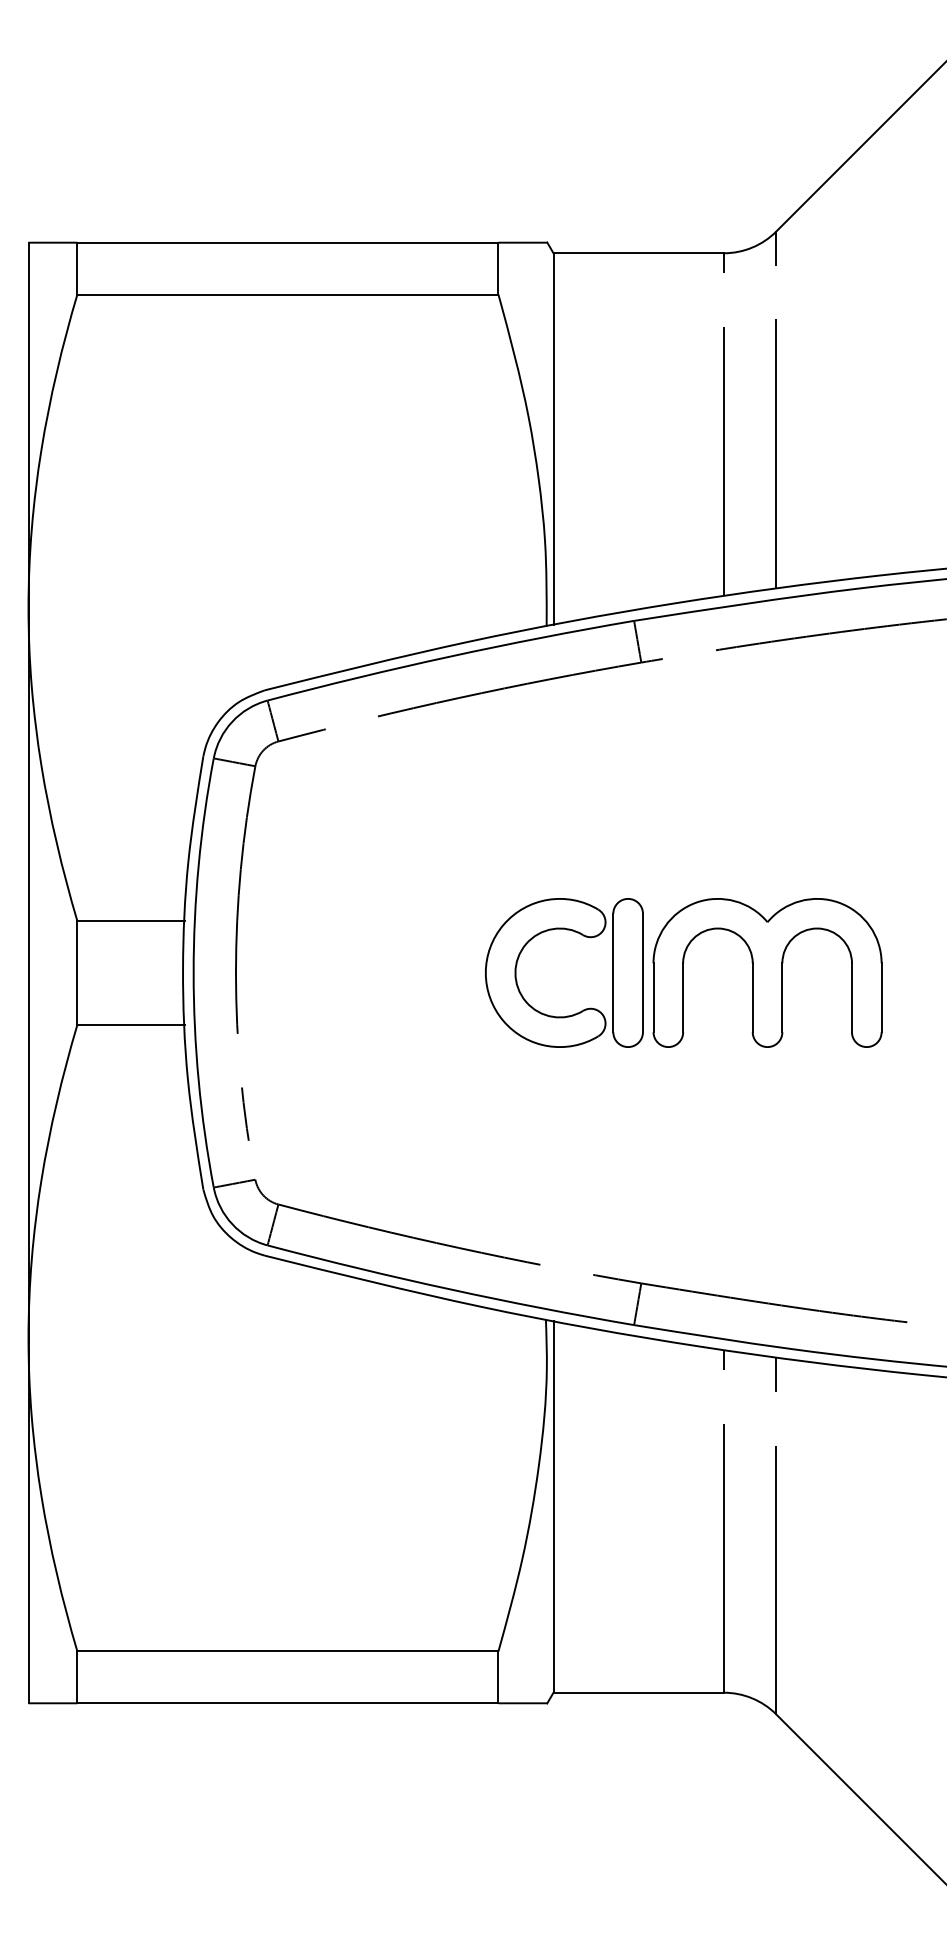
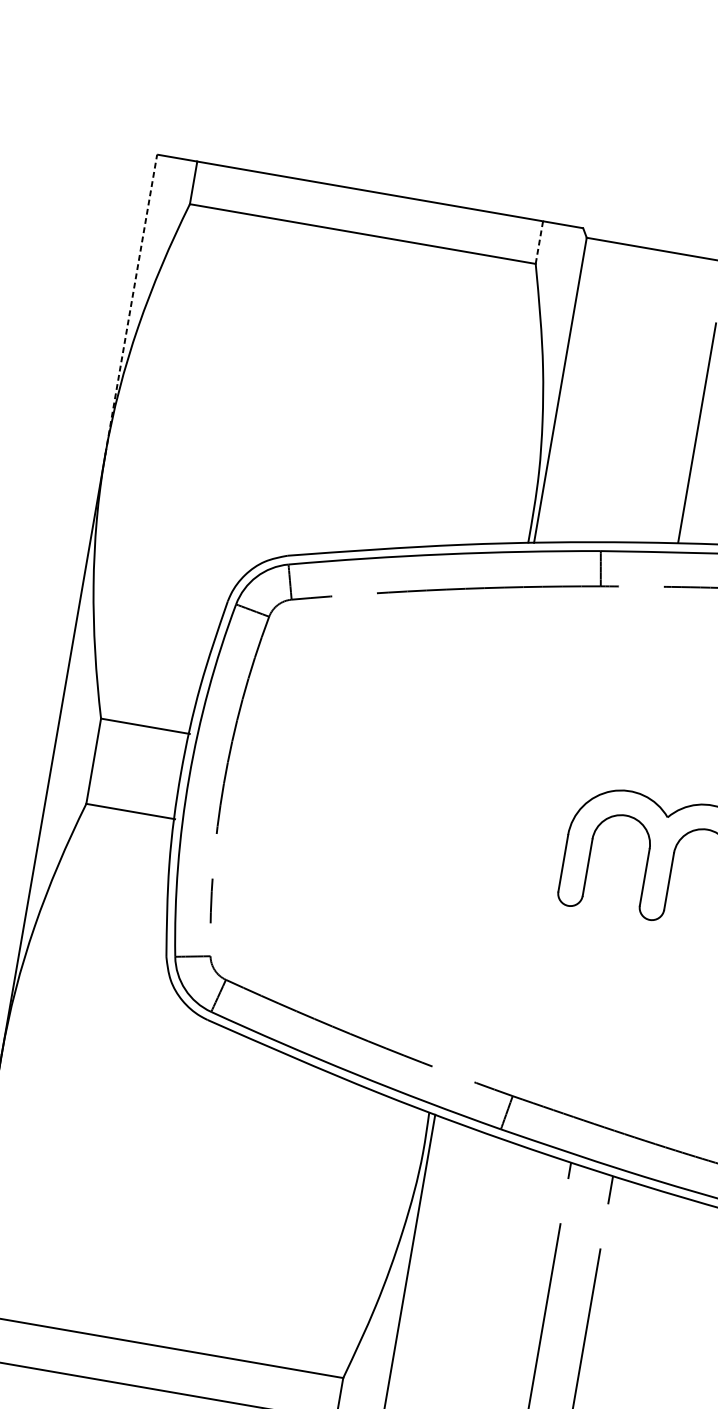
line: (498, 268) -> (539, 242), solid -> dashed
line: (28, 425) -> (131, 304), solid -> dashed
part: (583, 936) -> (514, 803), removed

